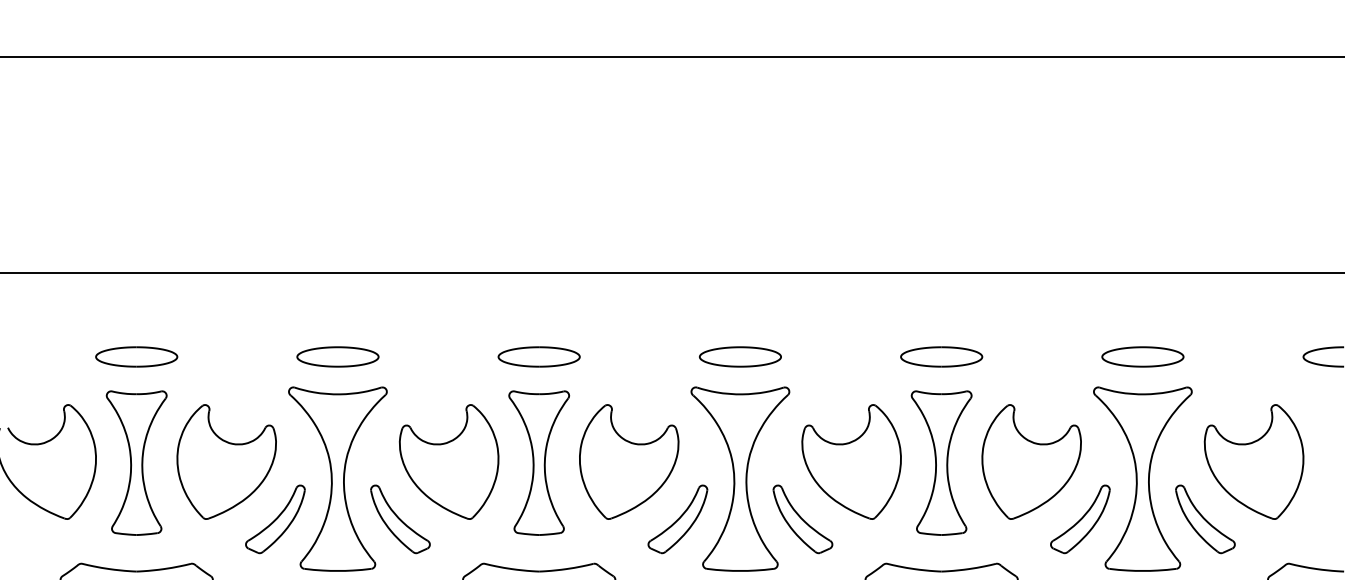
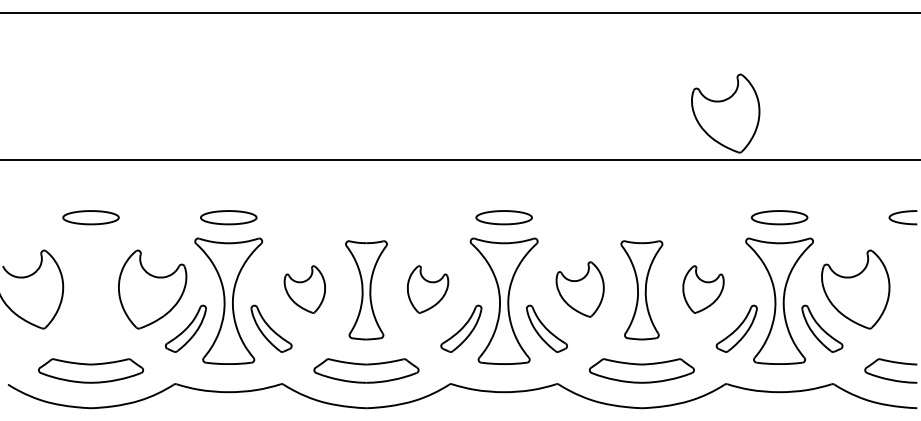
part: (1063, 204) -> (725, 113), added
part: (539, 356) -> (366, 217), removed
part: (941, 356) -> (641, 217), removed
part: (448, 461) -> (304, 289), size x0.6
part: (628, 461) -> (427, 289), size x0.6
part: (850, 461) -> (579, 289), size x0.7
part: (1031, 461) -> (703, 289), size x0.6
part: (135, 463) -> (90, 290), removed

